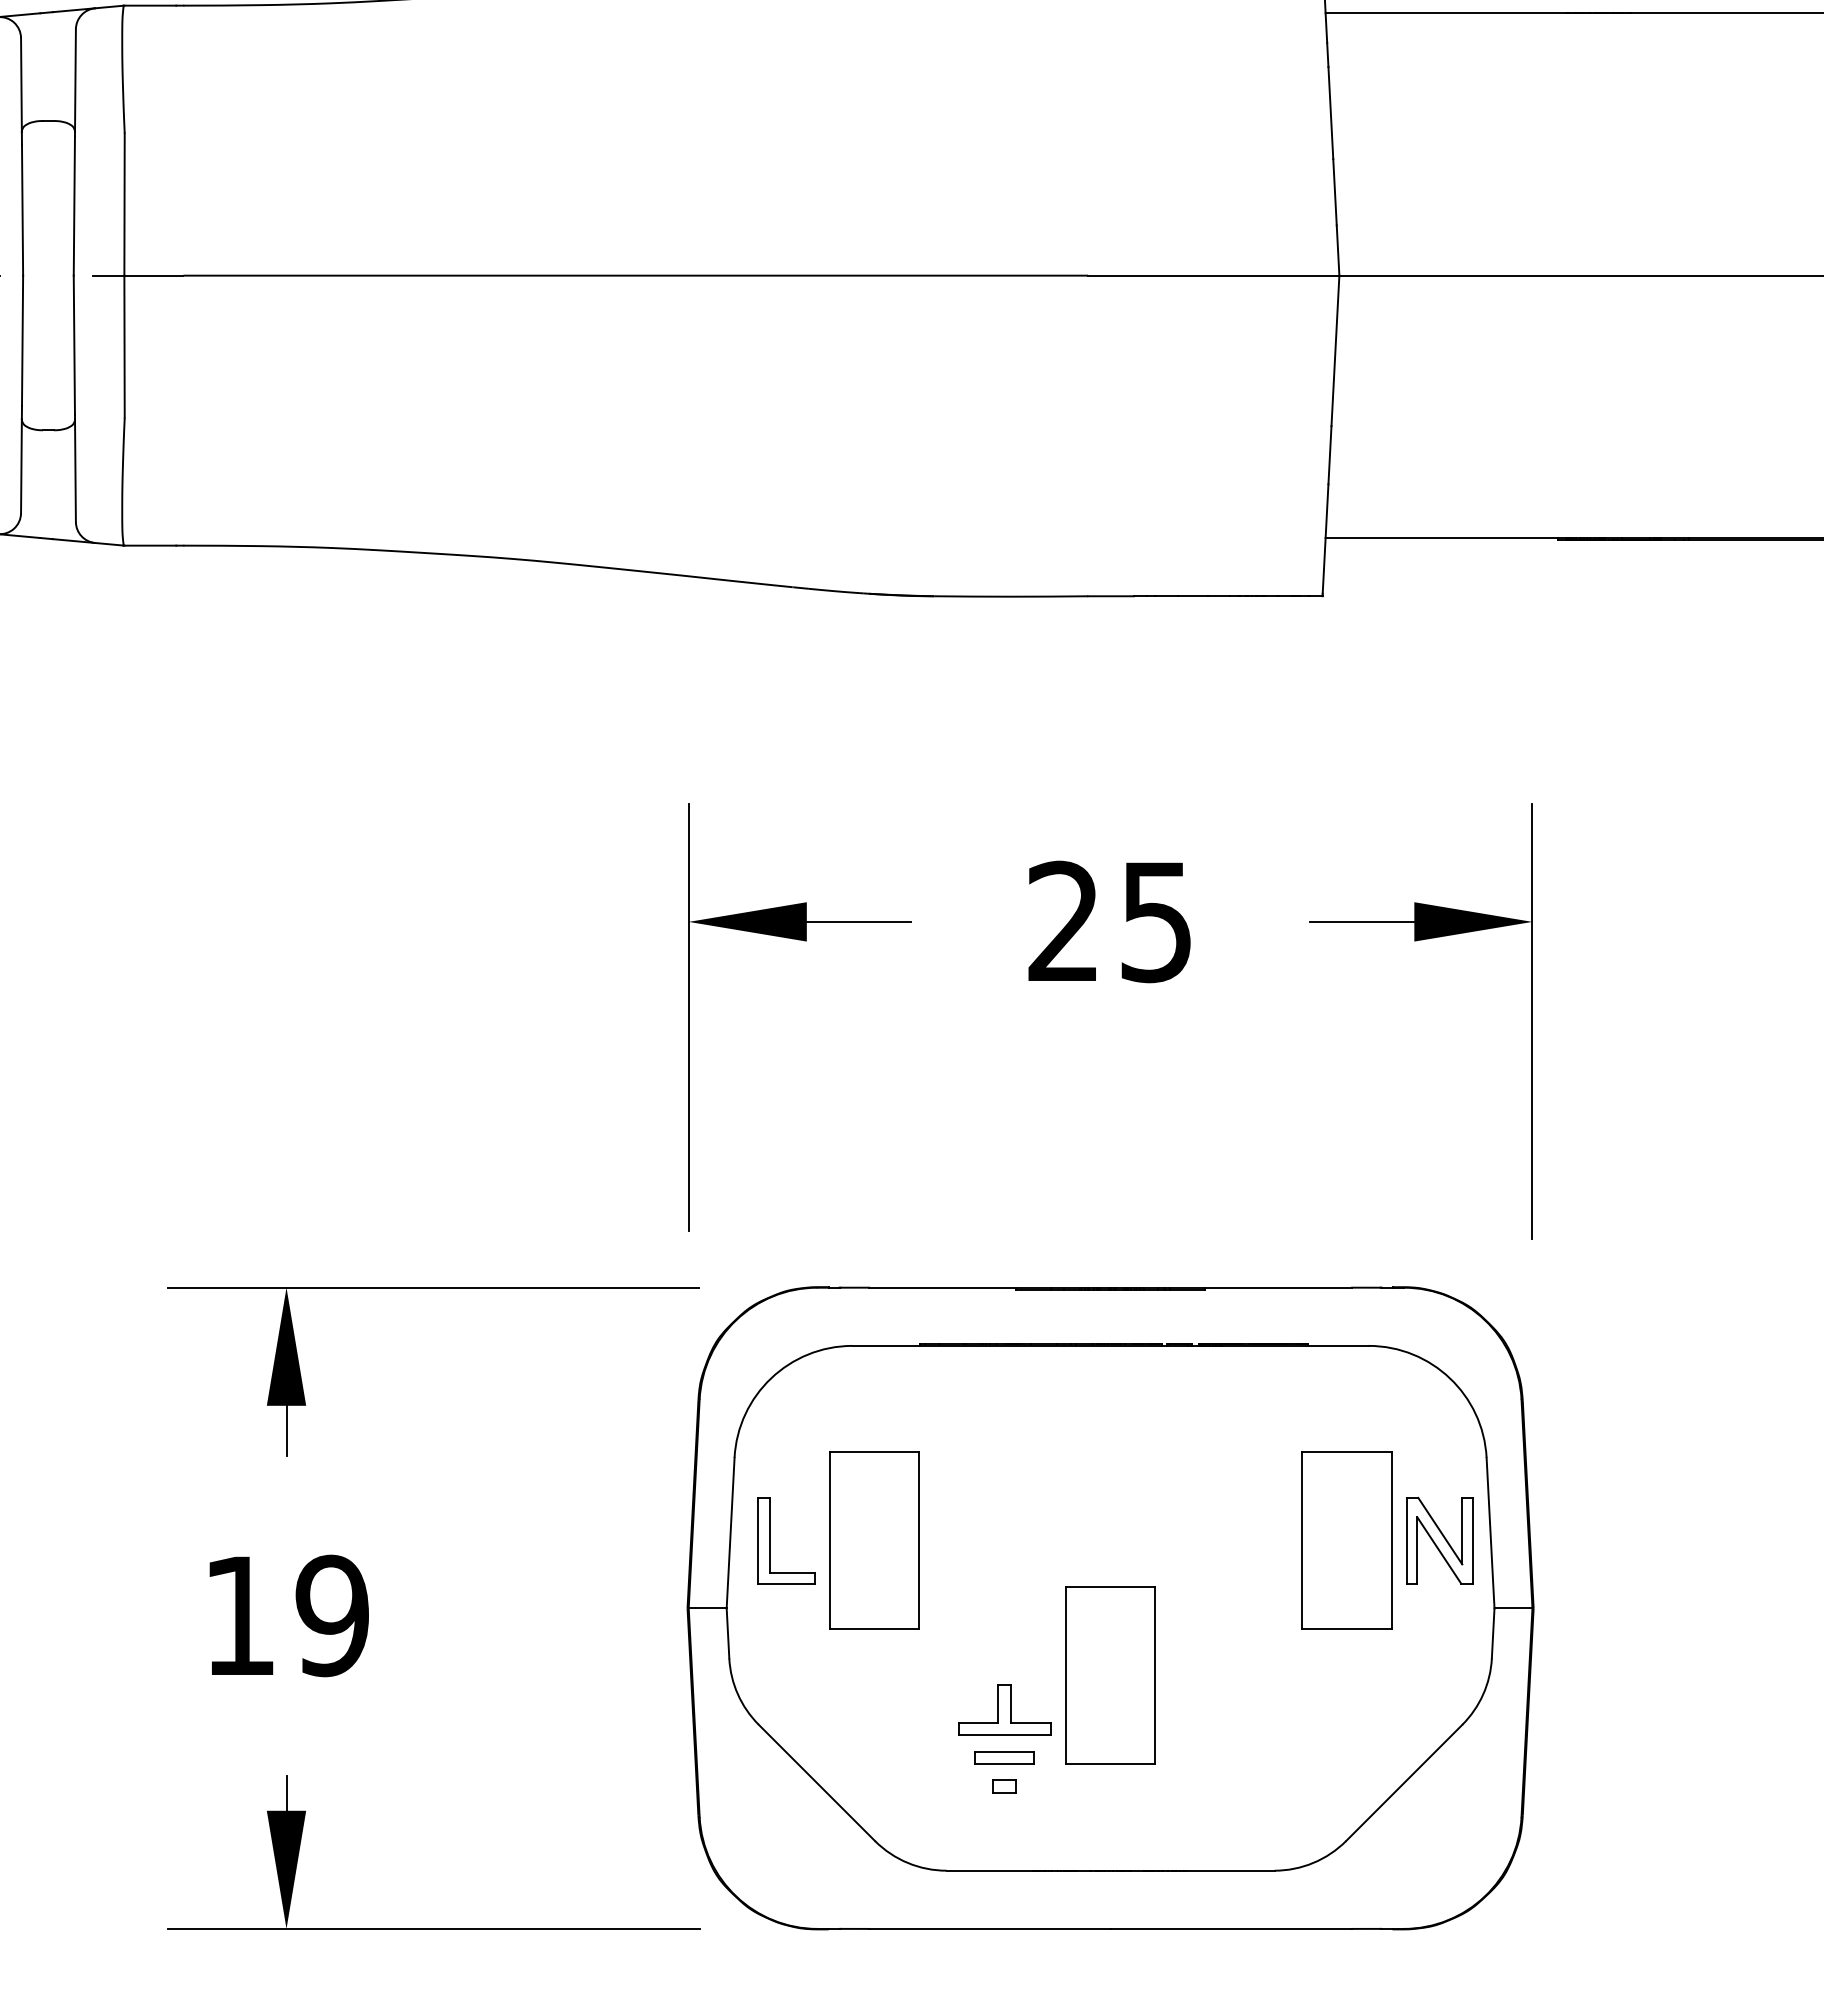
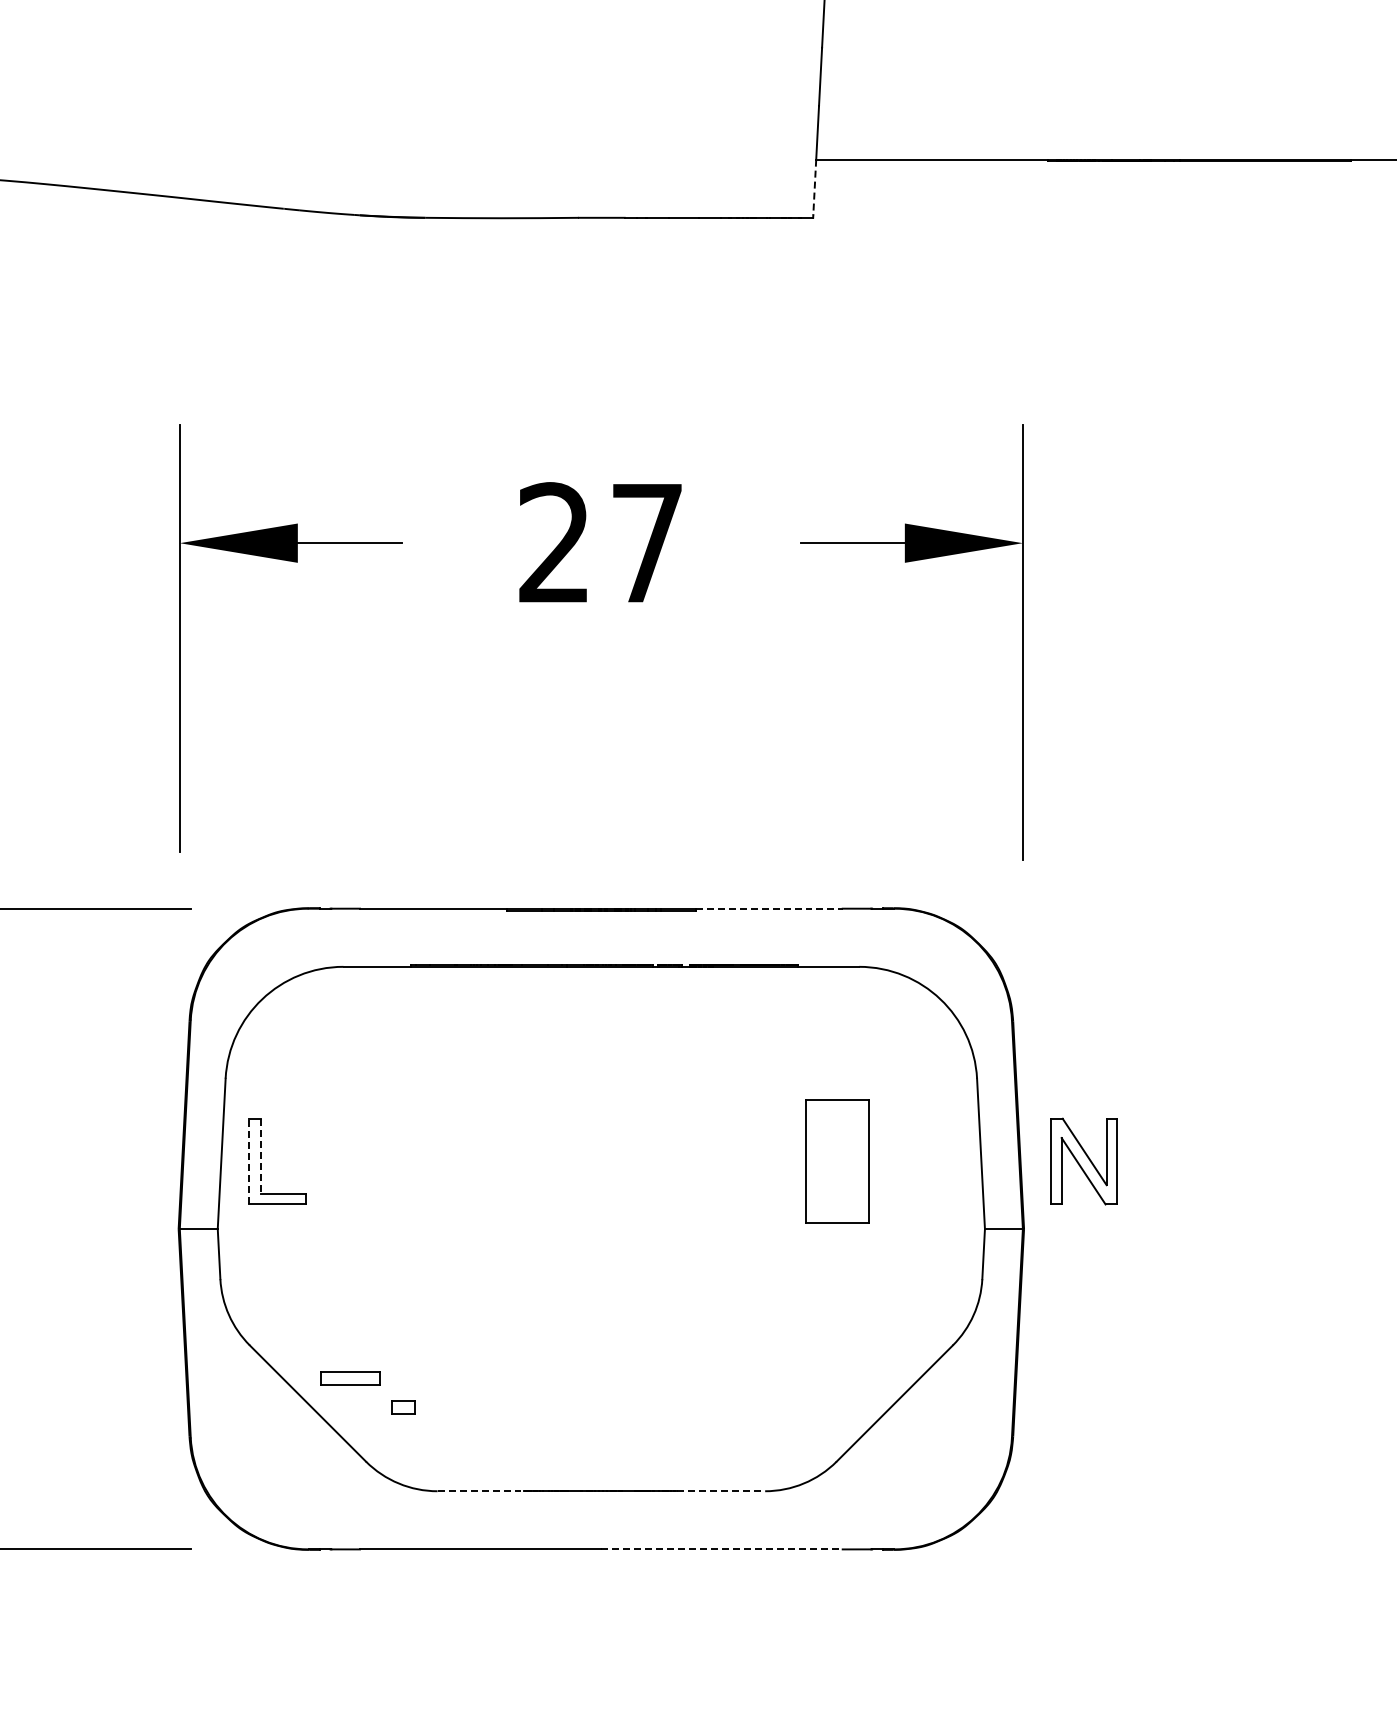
line: (1324, 565) -> (815, 187), solid -> dashed
text: (1155, 922) -> (646, 543), 25 -> 27
line: (1278, 1287) -> (769, 908), solid -> dashed
line: (769, 1535) -> (260, 1156), solid -> dashed
line: (757, 1540) -> (248, 1161), solid -> dashed
part: (874, 1540) -> (365, 1161), removed
part: (1346, 1540) -> (837, 1161), size x0.7
part: (1439, 1540) -> (1083, 1161), moved
part: (1110, 1675) -> (601, 1296), removed
part: (1004, 1709) -> (495, 1330), removed
part: (1004, 1757) -> (350, 1378), moved
part: (1004, 1786) -> (403, 1407), moved
line: (990, 1870) -> (481, 1491), solid -> dashed
line: (1230, 1870) -> (721, 1491), solid -> dashed
line: (1231, 1928) -> (722, 1548), solid -> dashed

